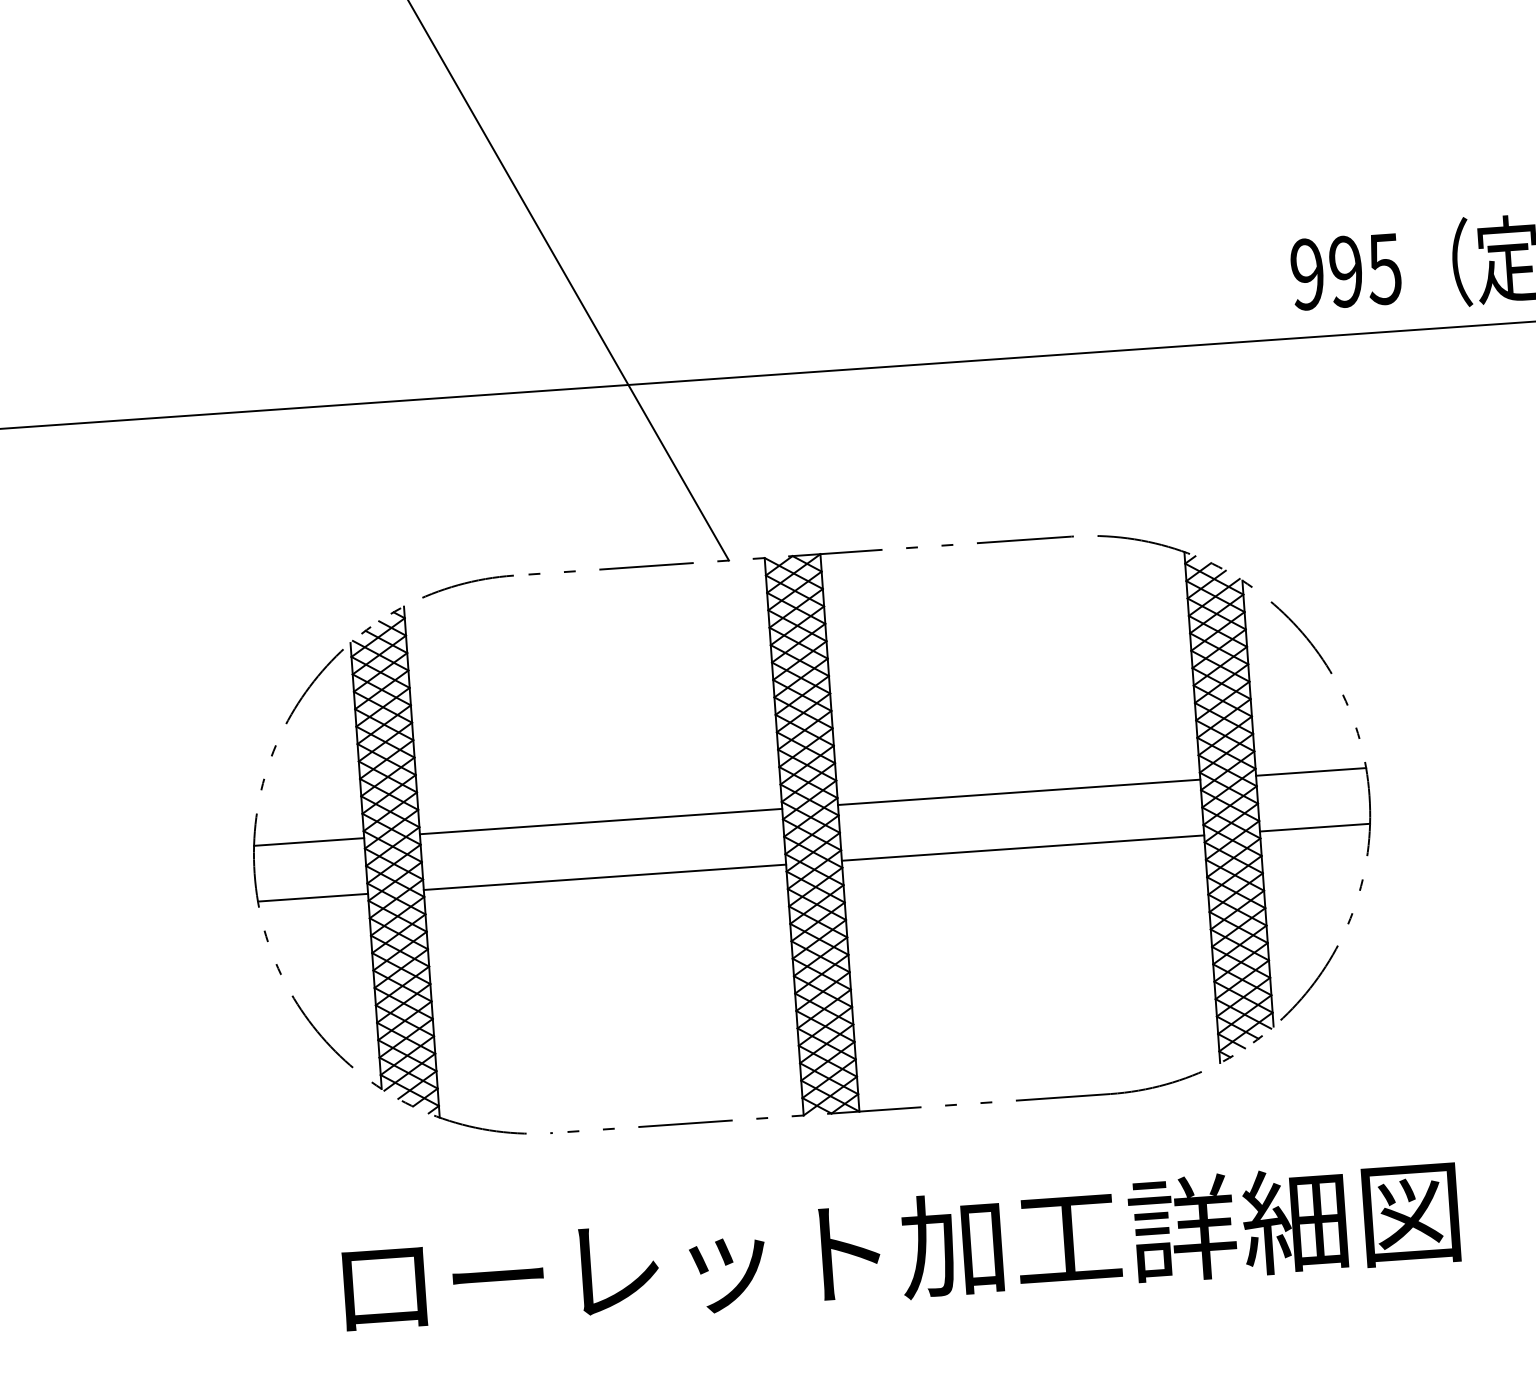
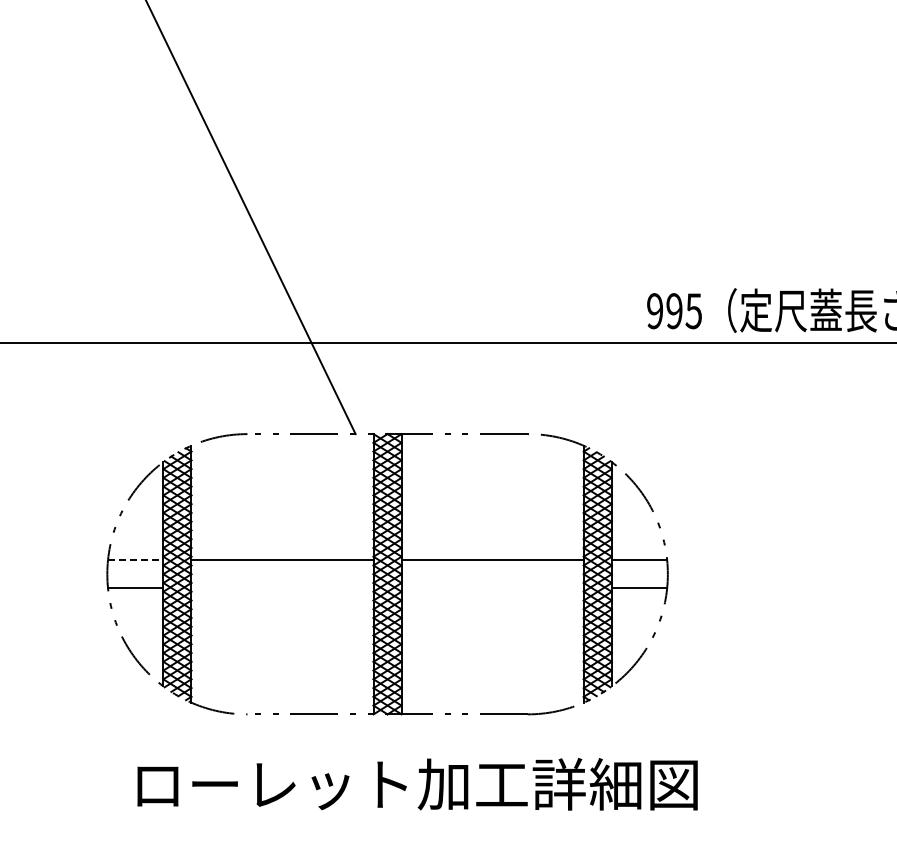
line: (308, 842) -> (135, 560), solid -> dashed
line: (1022, 848) -> (492, 588), removed
line: (605, 877) -> (282, 588), removed

